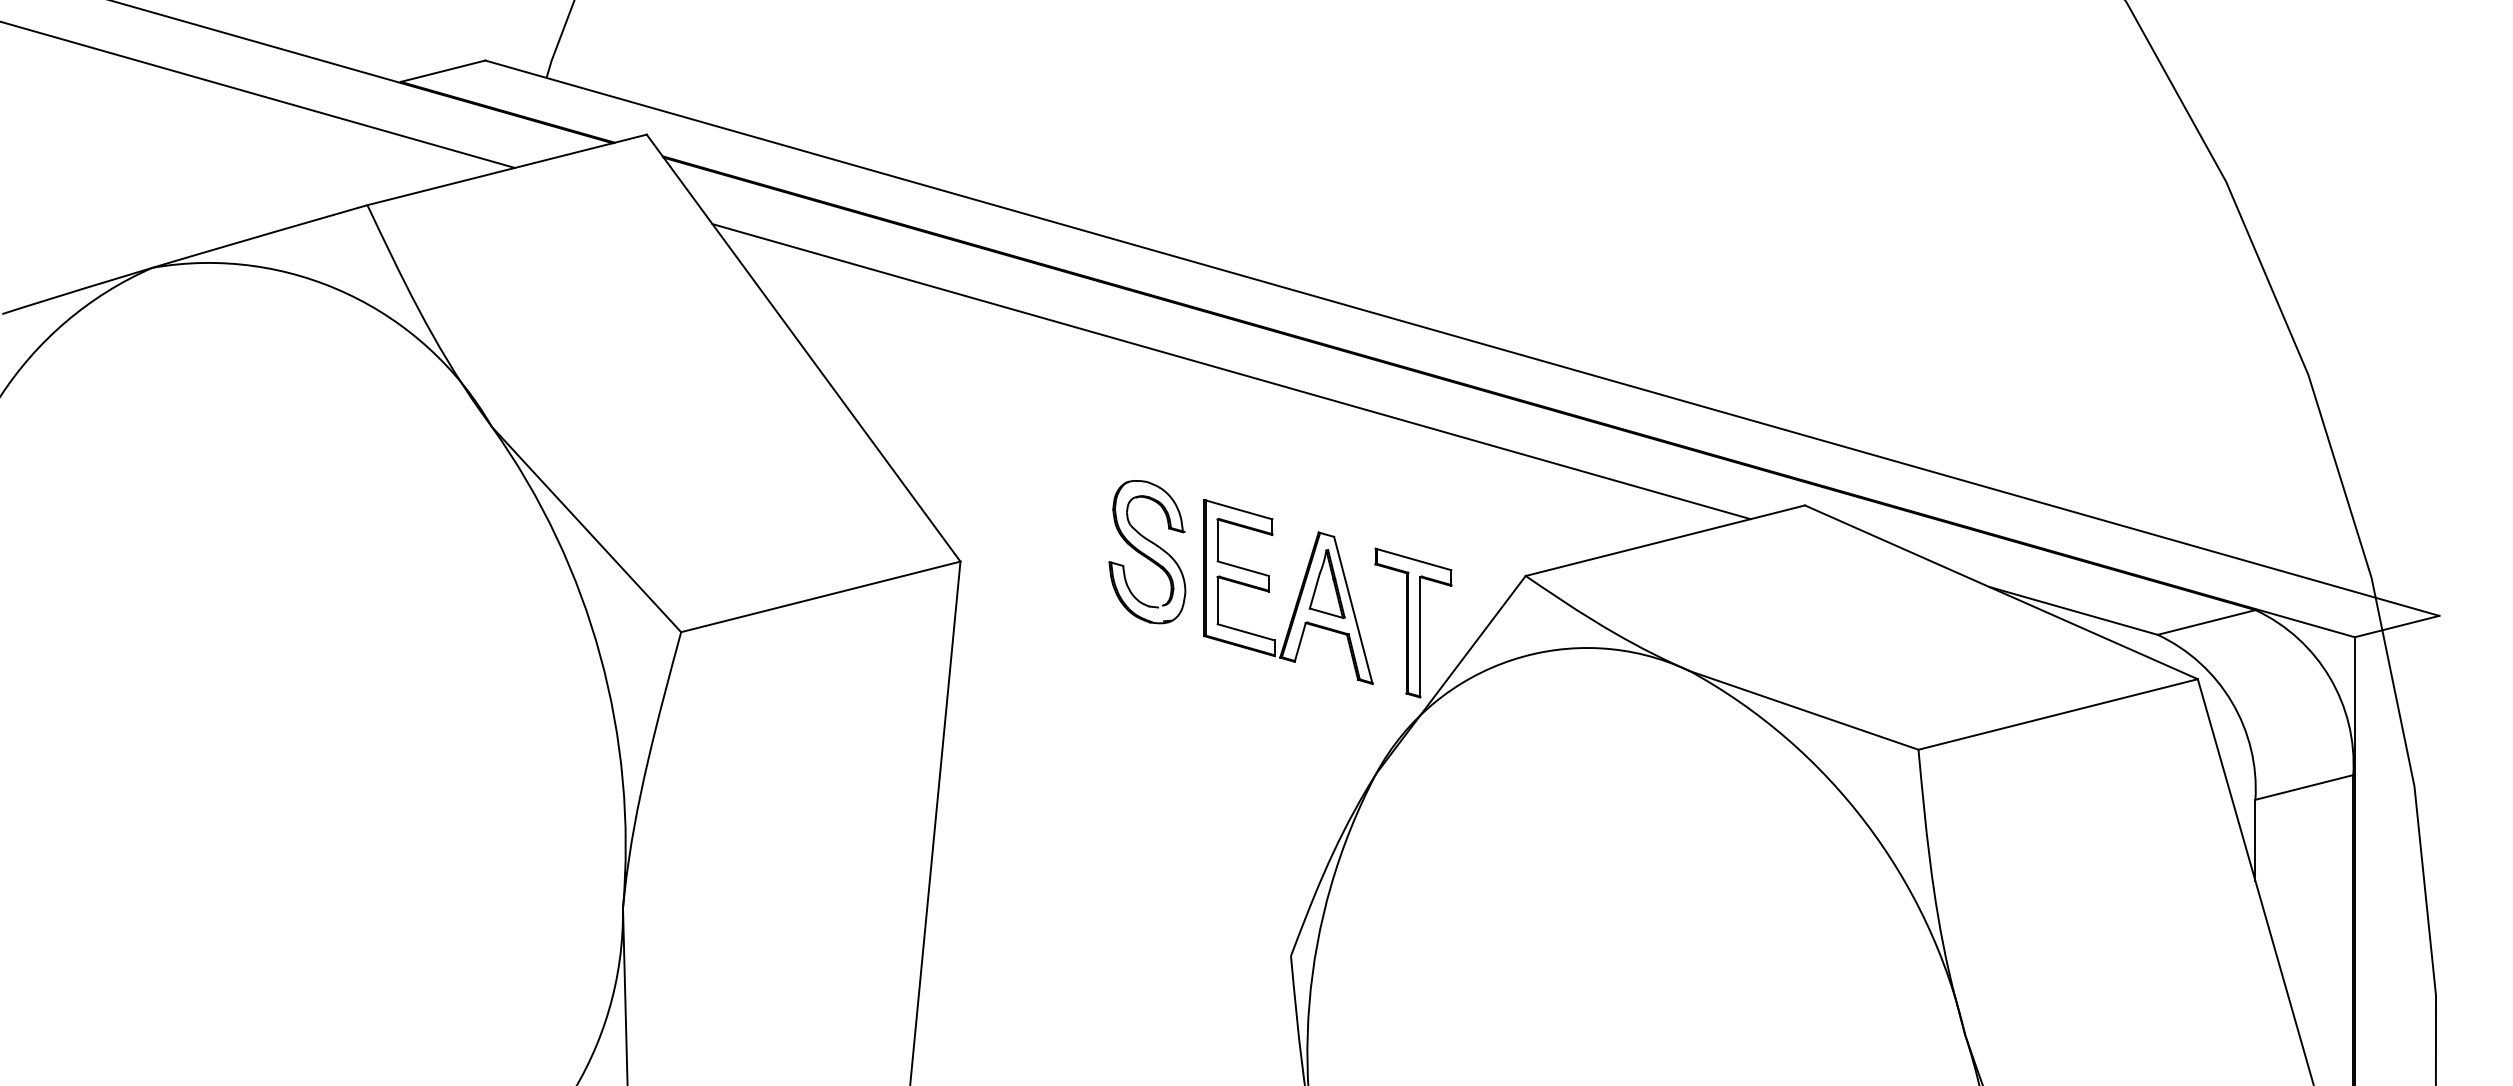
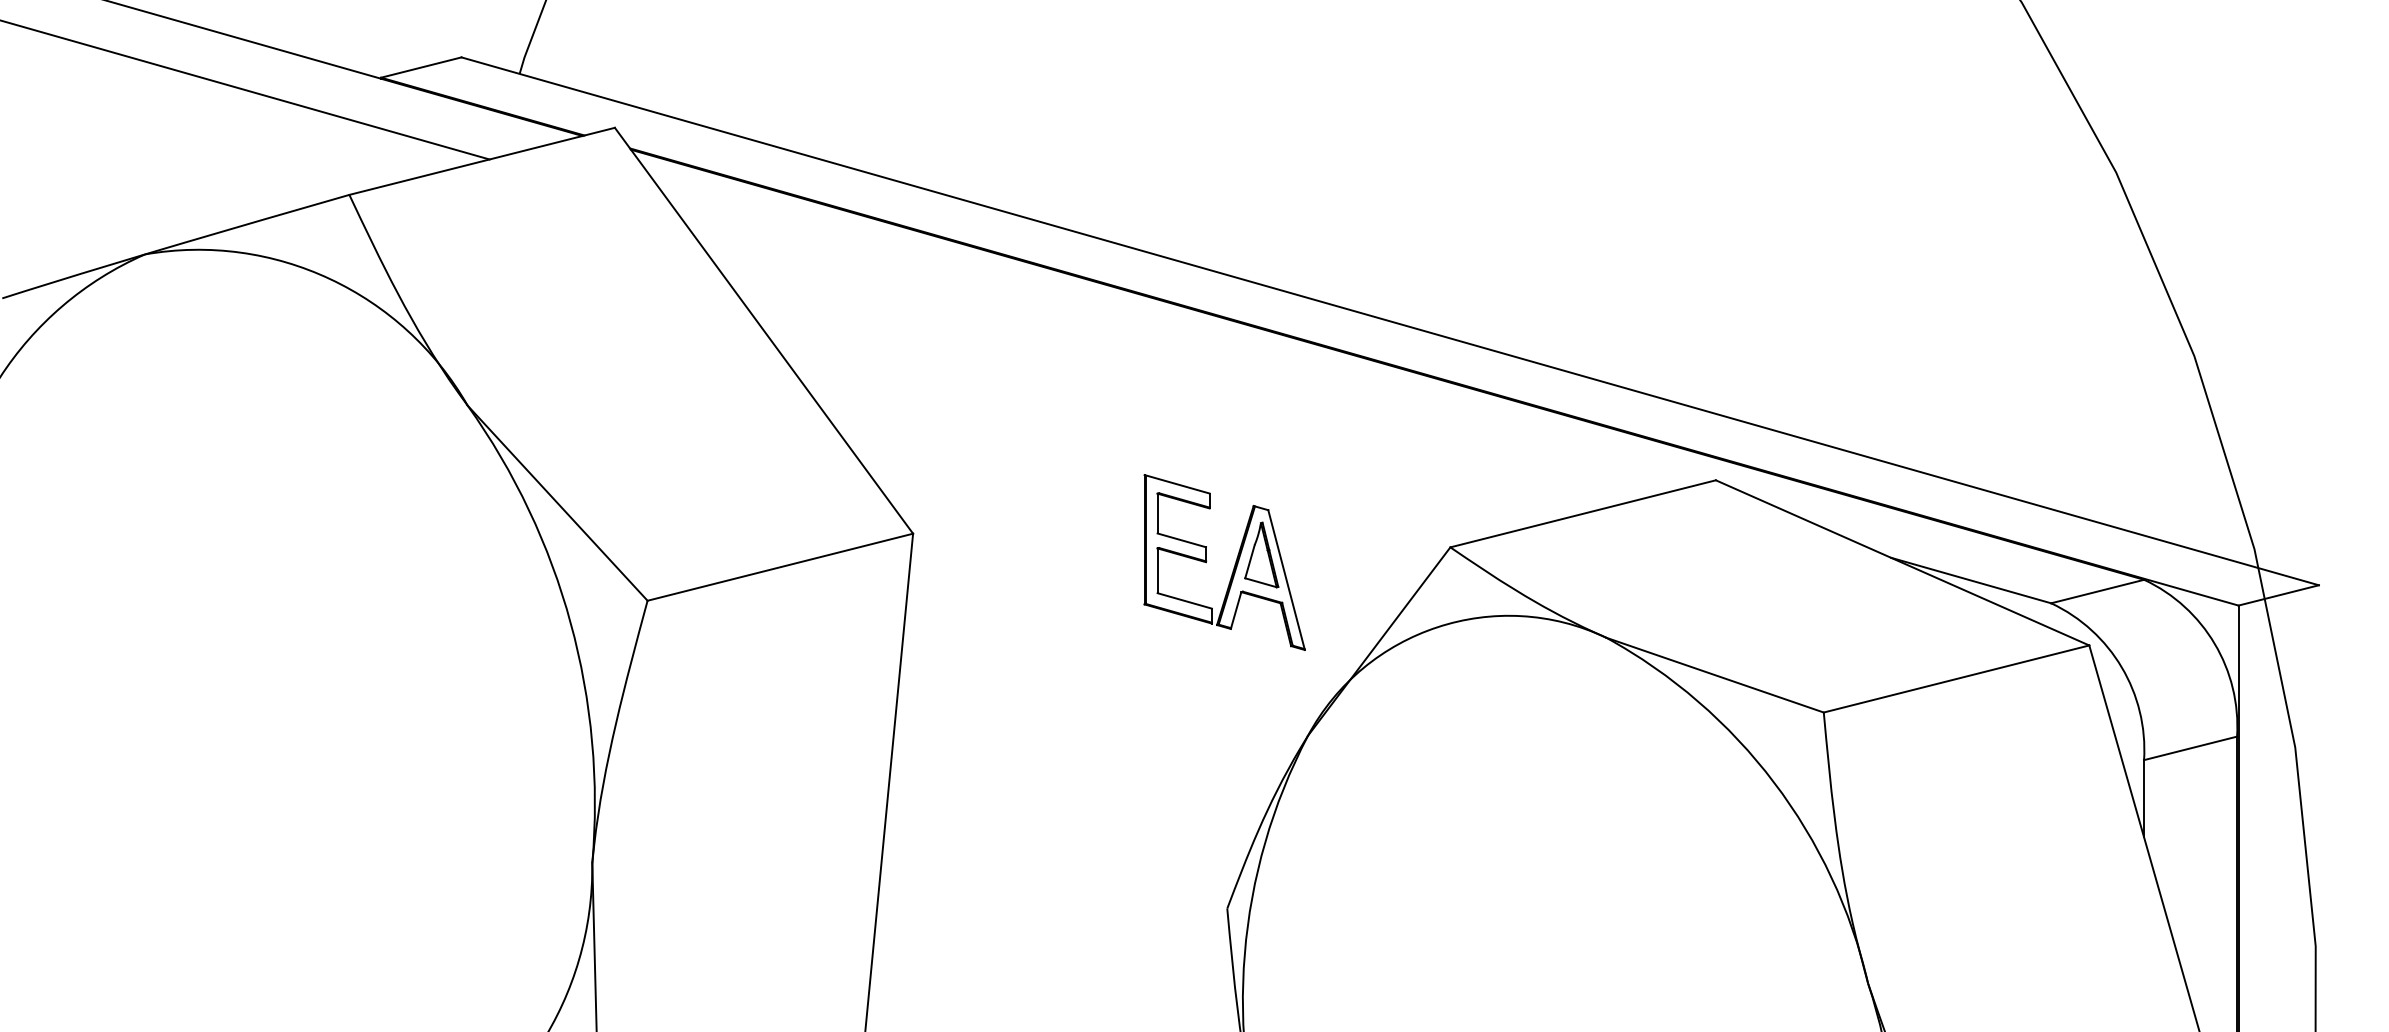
line: (1231, 370) -> (1170, 352), removed
part: (1147, 551) -> (1090, 524), removed
part: (1413, 622) -> (1343, 591), removed

